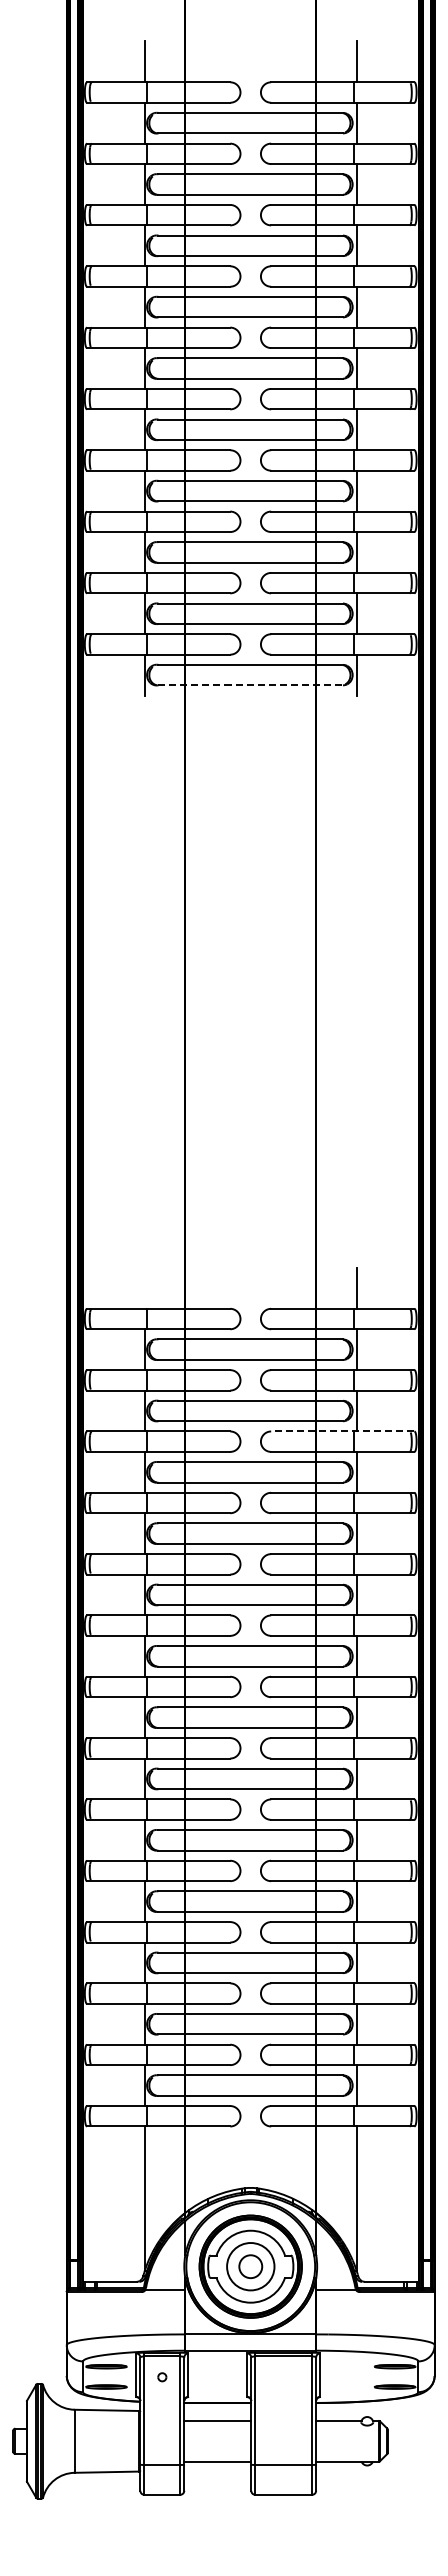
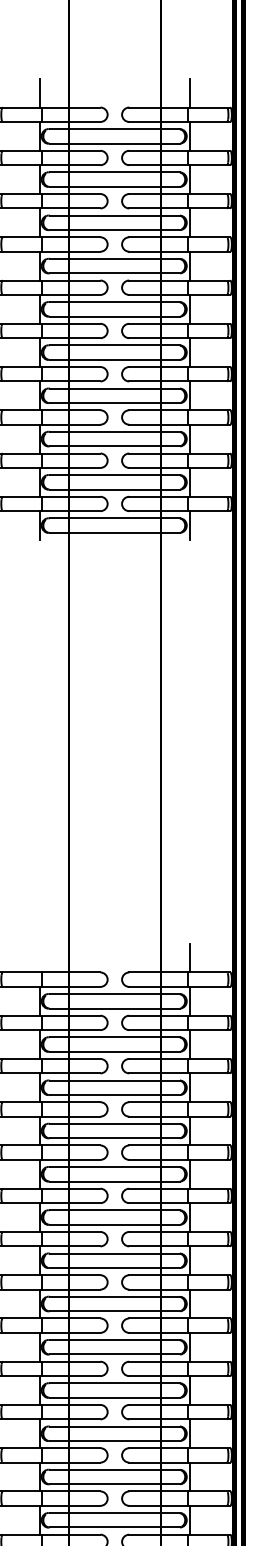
line: (251, 685) -> (115, 532), dashed -> solid
line: (342, 1431) -> (179, 1059), dashed -> solid

